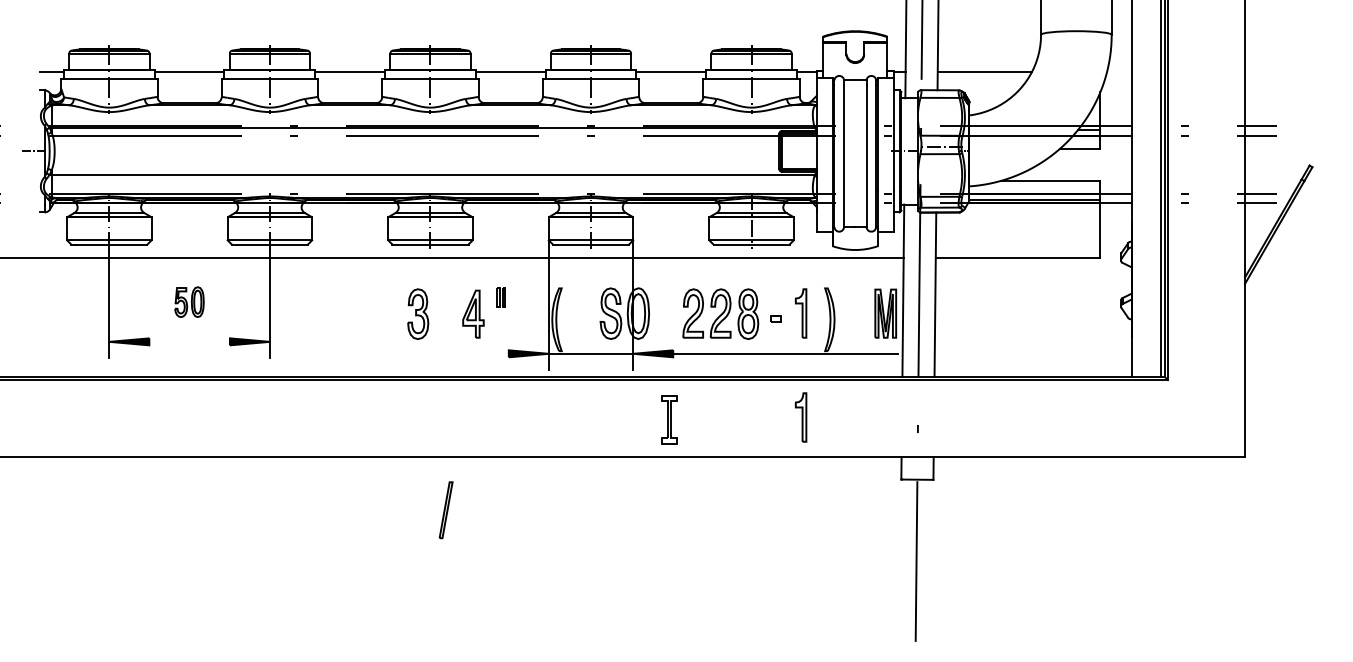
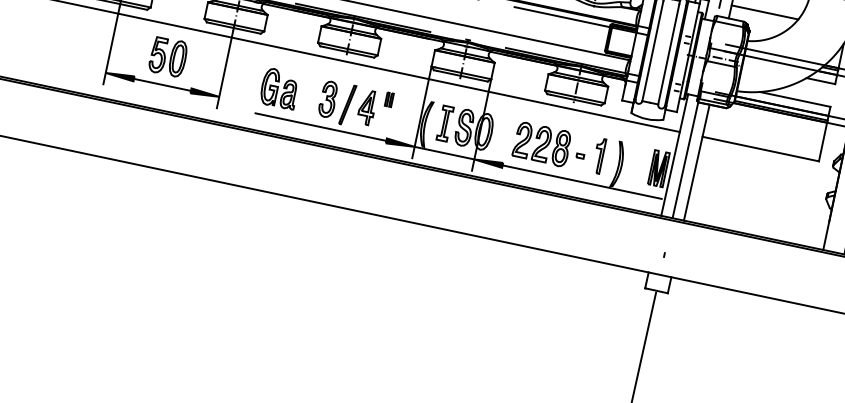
part: (189, 301) -> (168, 56), size x1.67
part: (349, 313) -> (279, 88), added
line: (189, 341) -> (162, 84), added
line: (415, 353) -> (320, 126), added
part: (800, 417) -> (583, 229), removed
part: (669, 419) -> (445, 123), moved
part: (445, 510) -> (347, 105), moved

